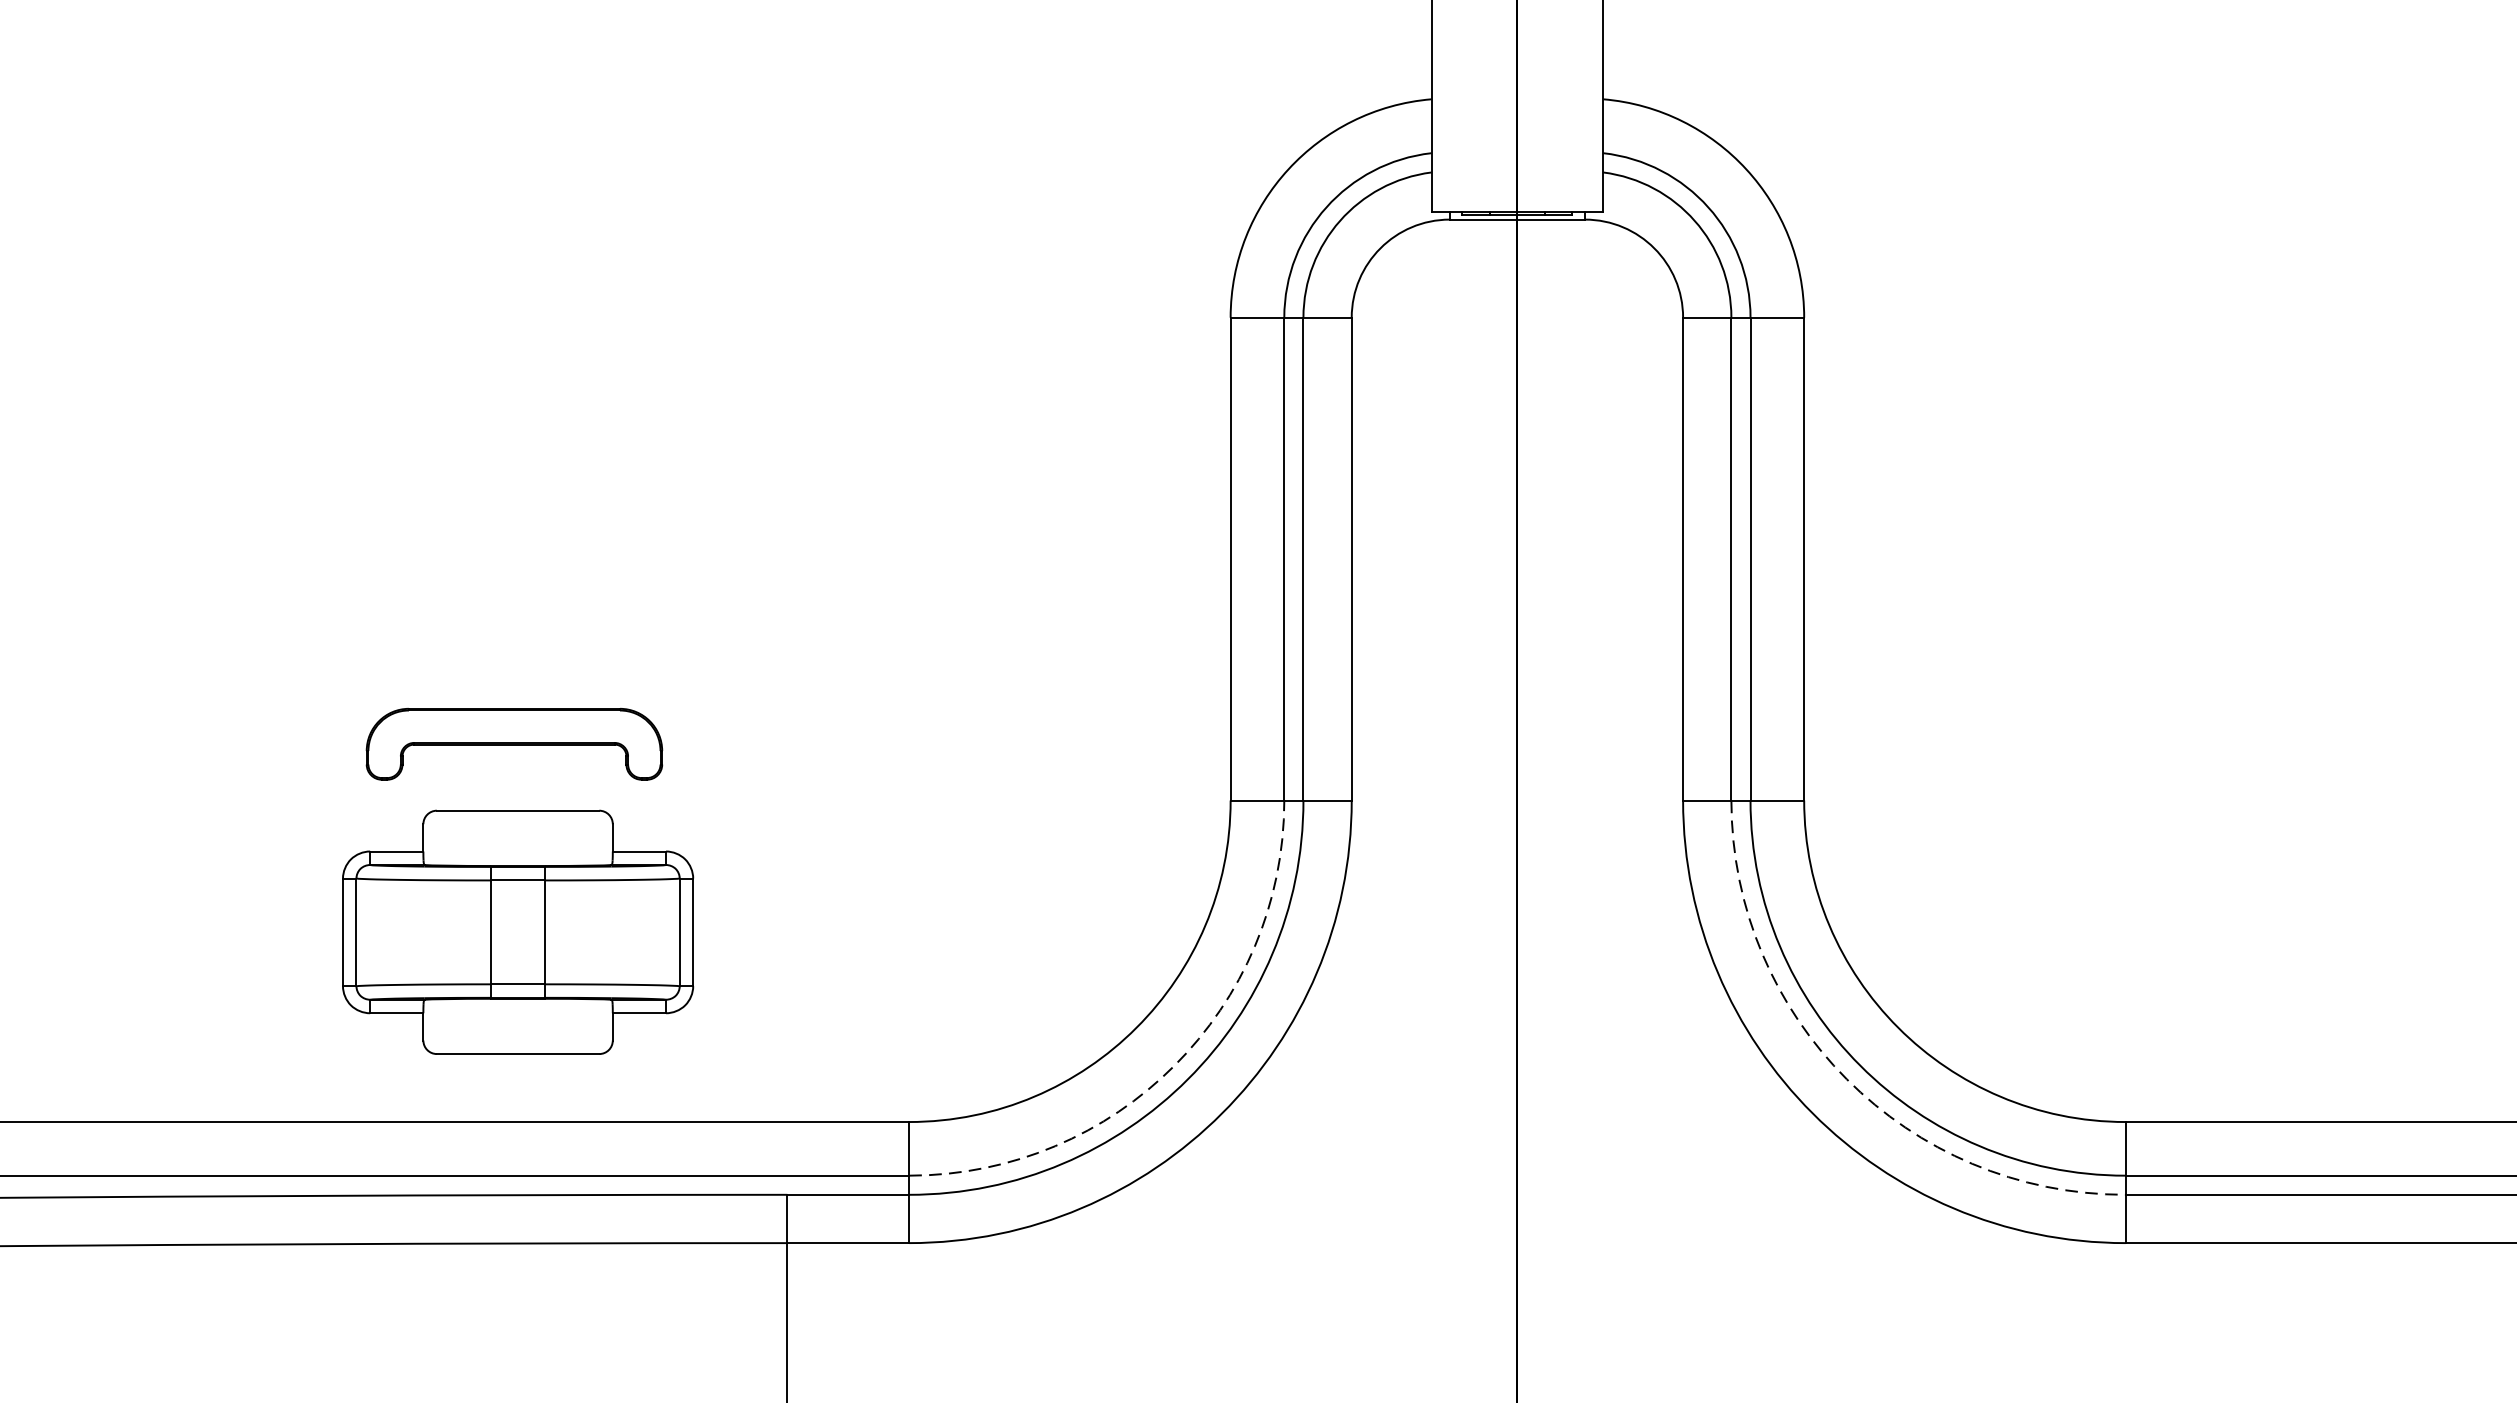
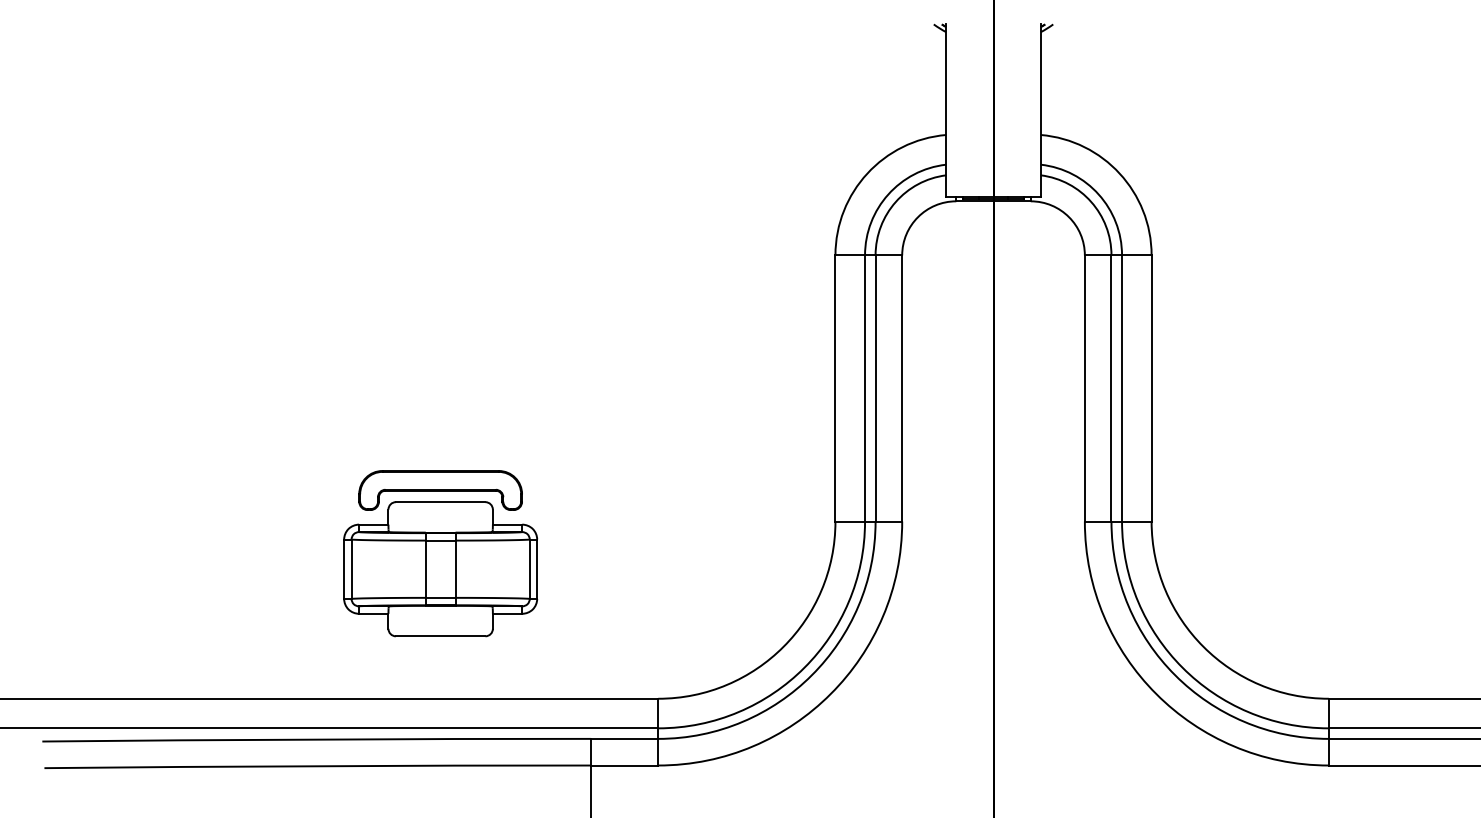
part: (517, 932) -> (440, 569), moved
arc: (1174, 1065) -> (804, 667), dashed -> solid
arc: (1847, 1079) -> (1175, 675), dashed -> solid

